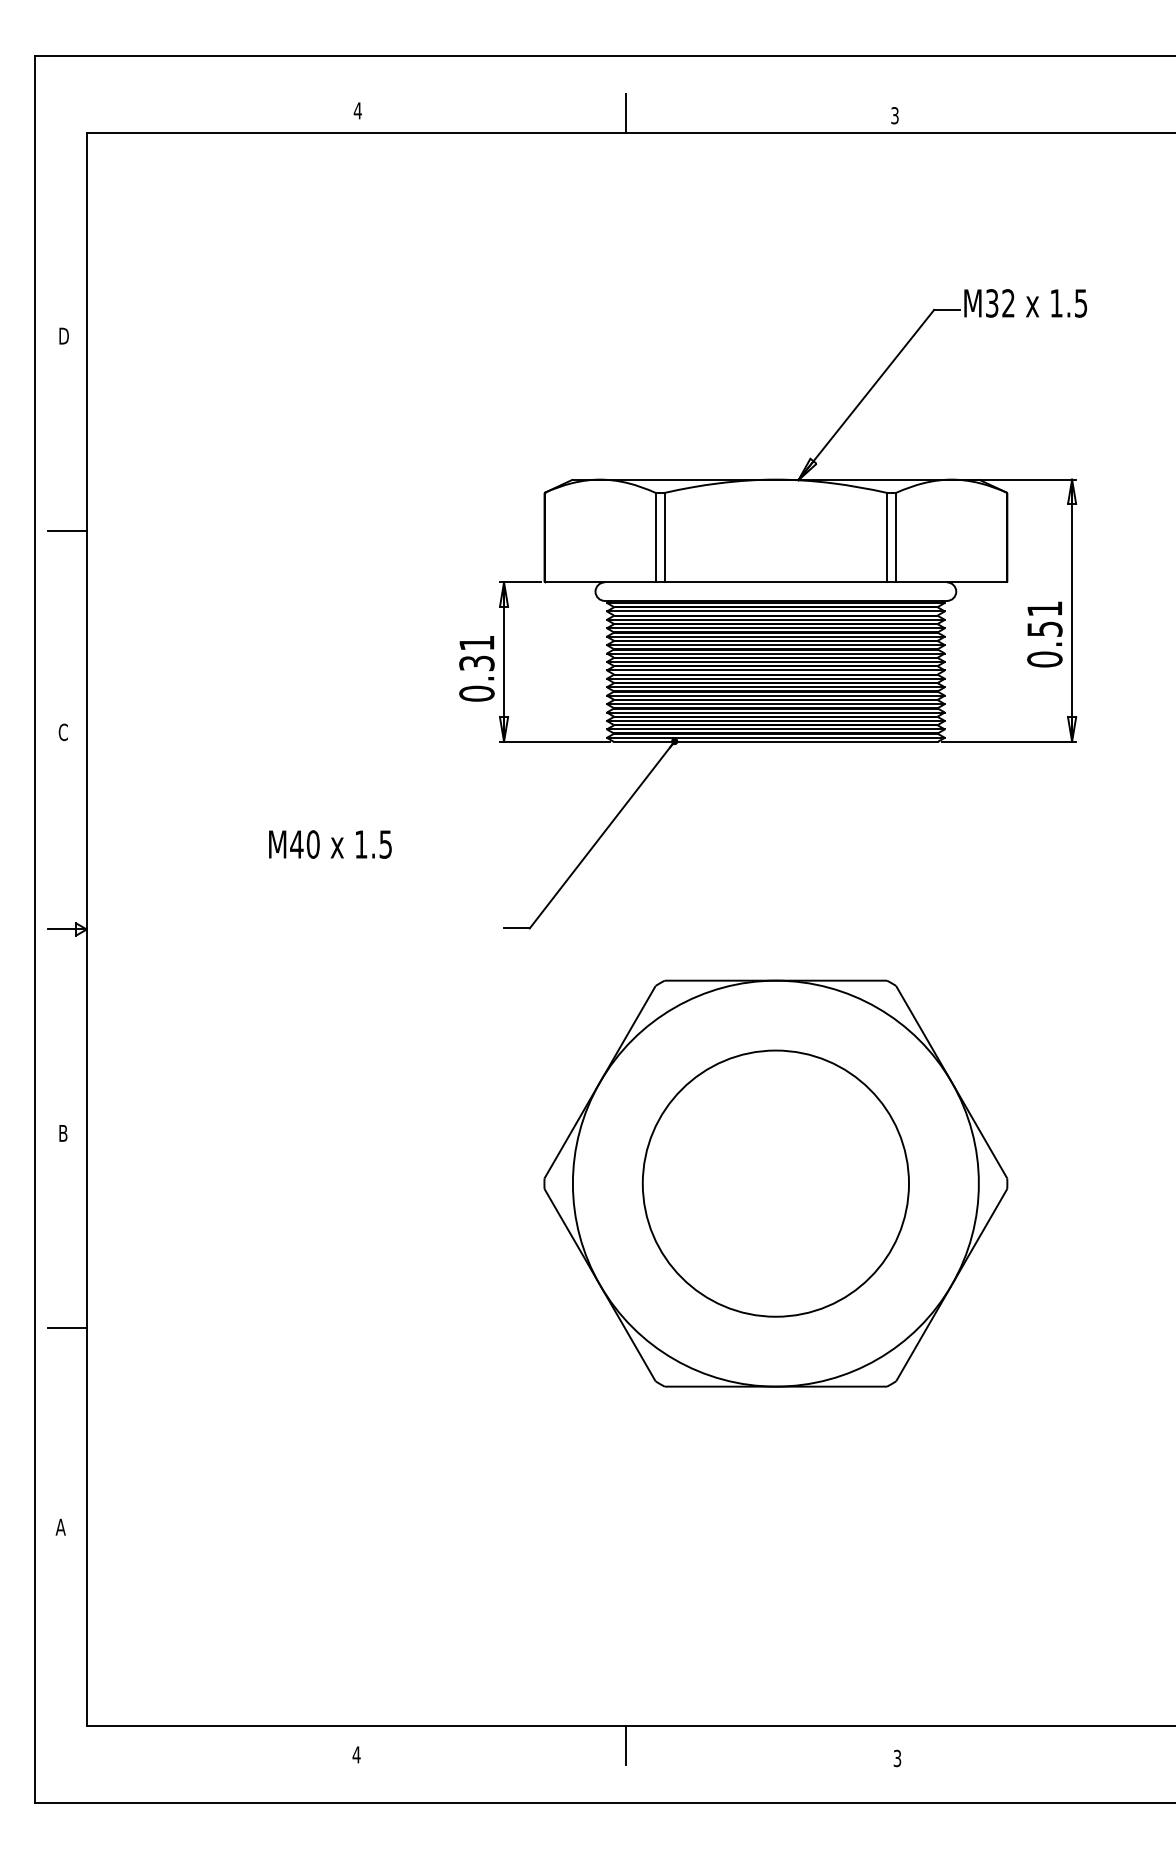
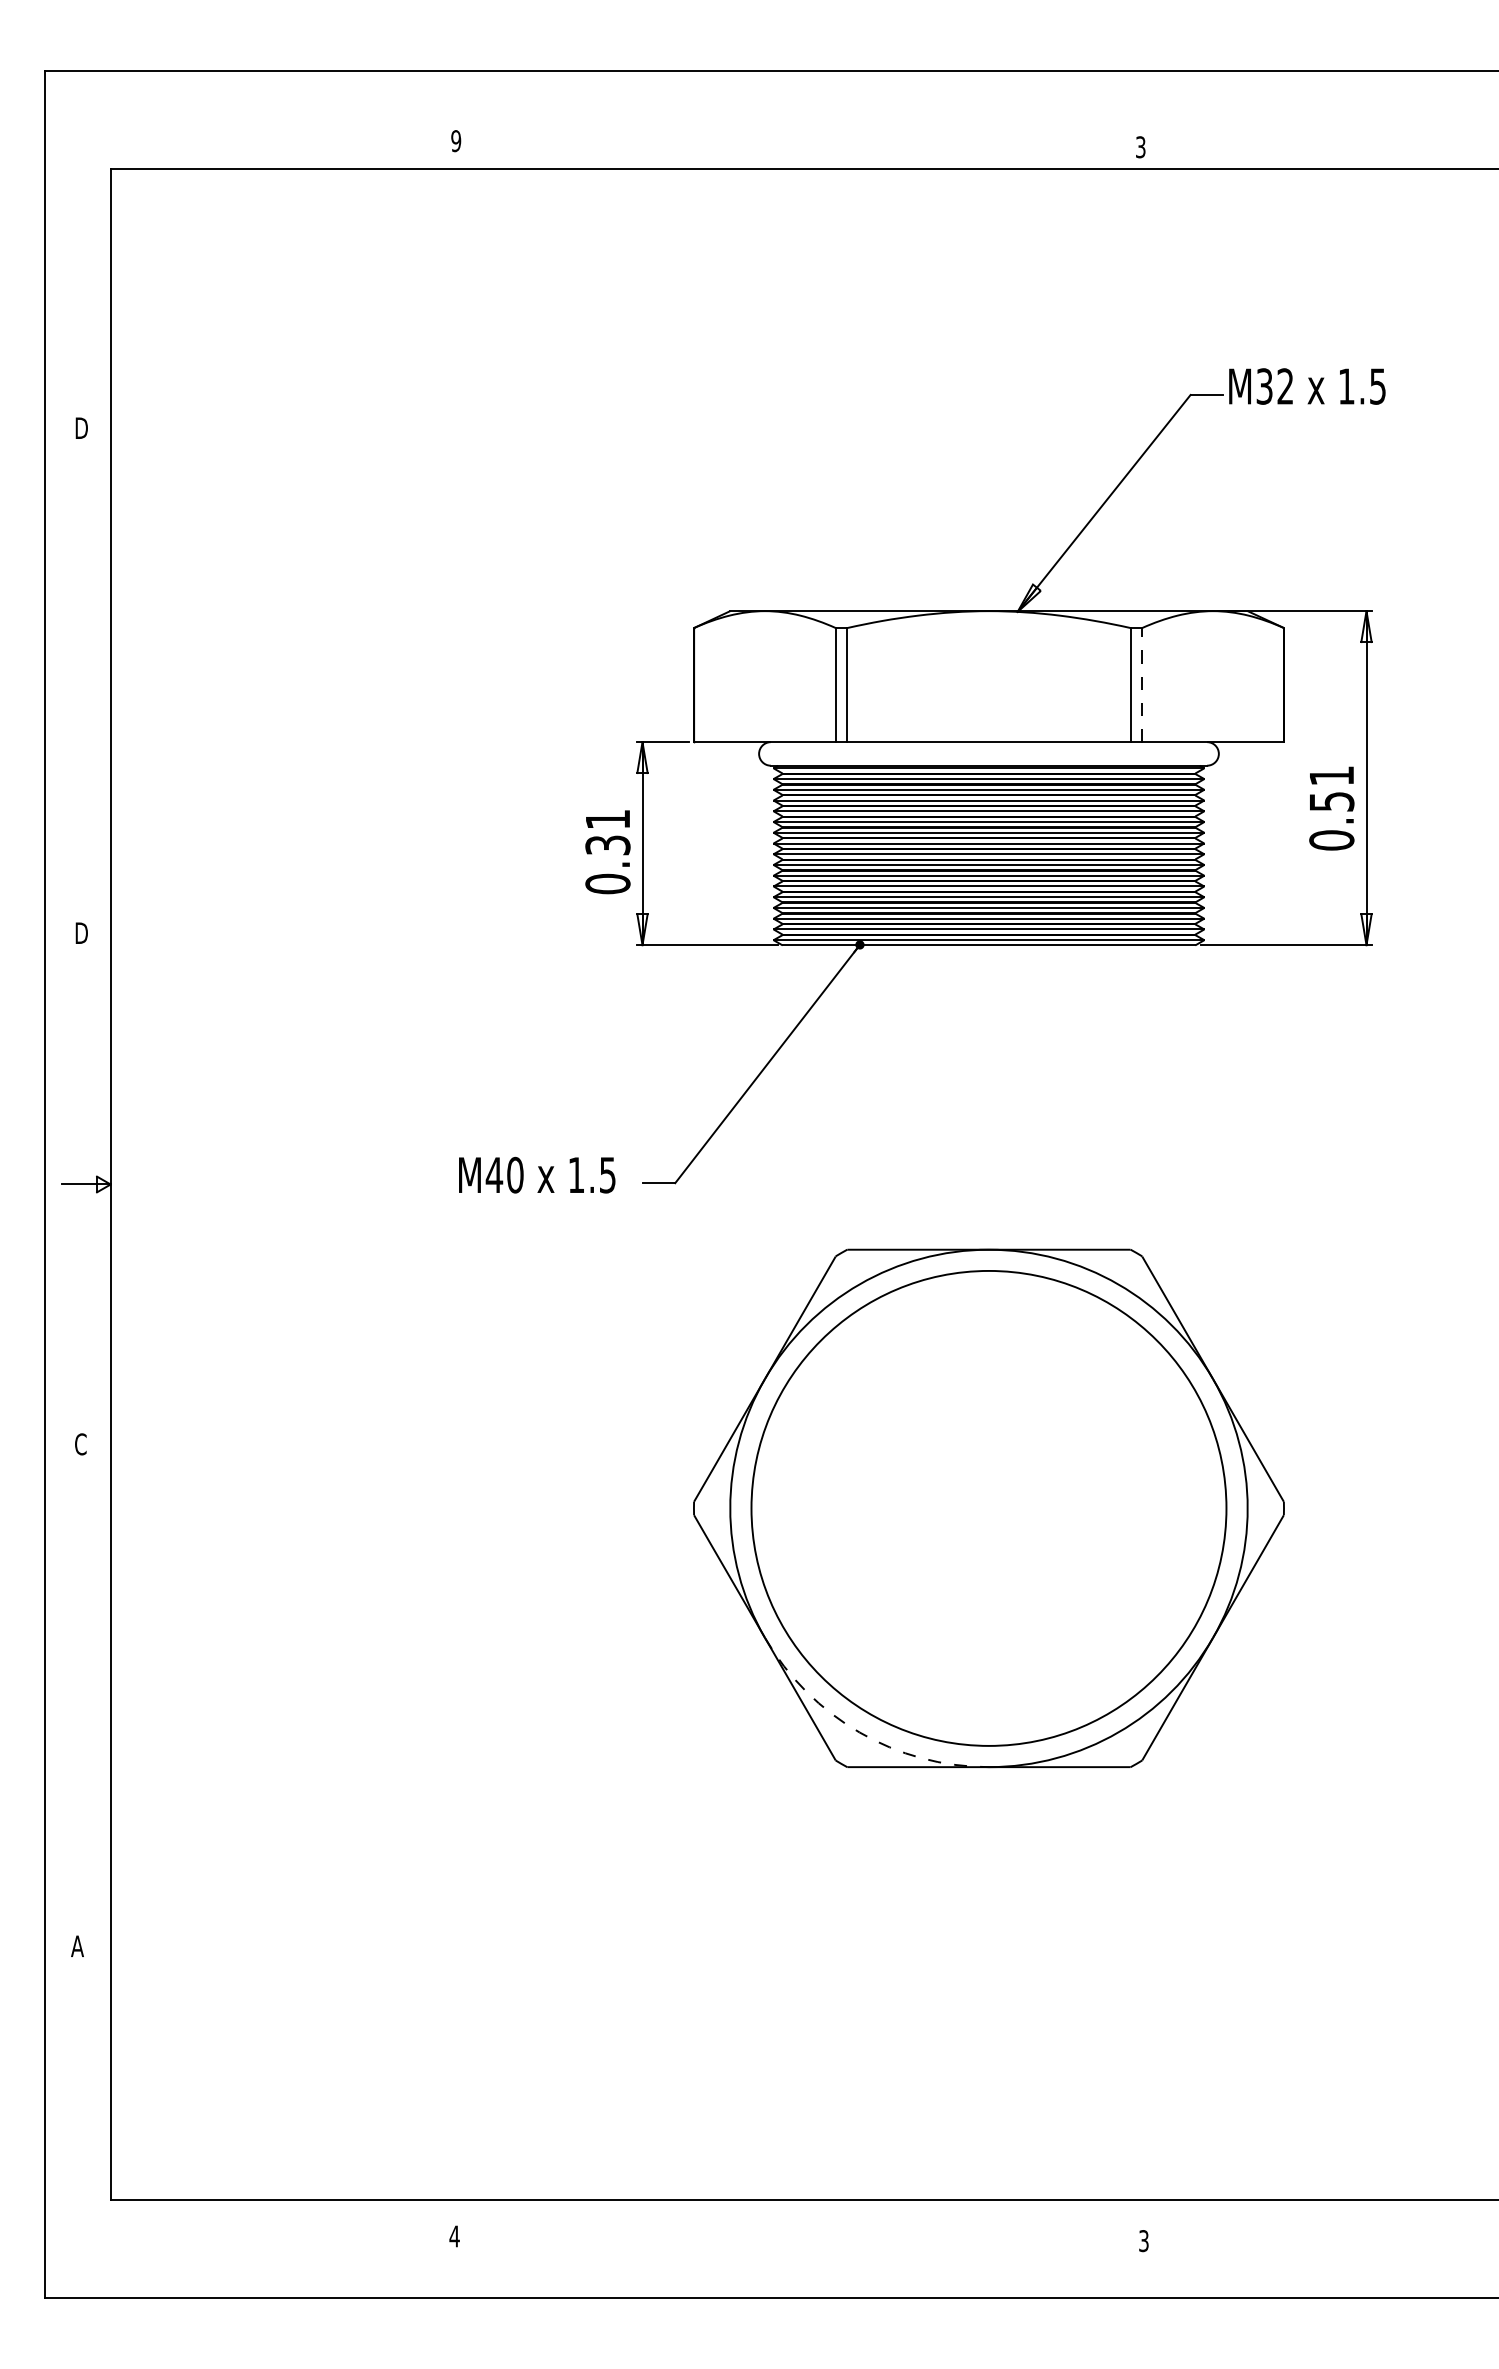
text: (358, 111) -> (456, 141), 4 -> 9
line: (626, 113) -> (798, 144), removed
line: (67, 530) -> (85, 676), removed
line: (896, 537) -> (1142, 684), solid -> dashed
text: (63, 732) -> (81, 933), C -> D
text: (330, 843) -> (537, 1174), moved
text: (63, 1133) -> (80, 1444), B -> C
circle: (775, 1183) -> (988, 1508), size x1.4
line: (67, 1328) -> (85, 1692), removed
arc: (674, 1359) -> (859, 1732), solid -> dashed
line: (626, 1744) -> (798, 2223), removed

